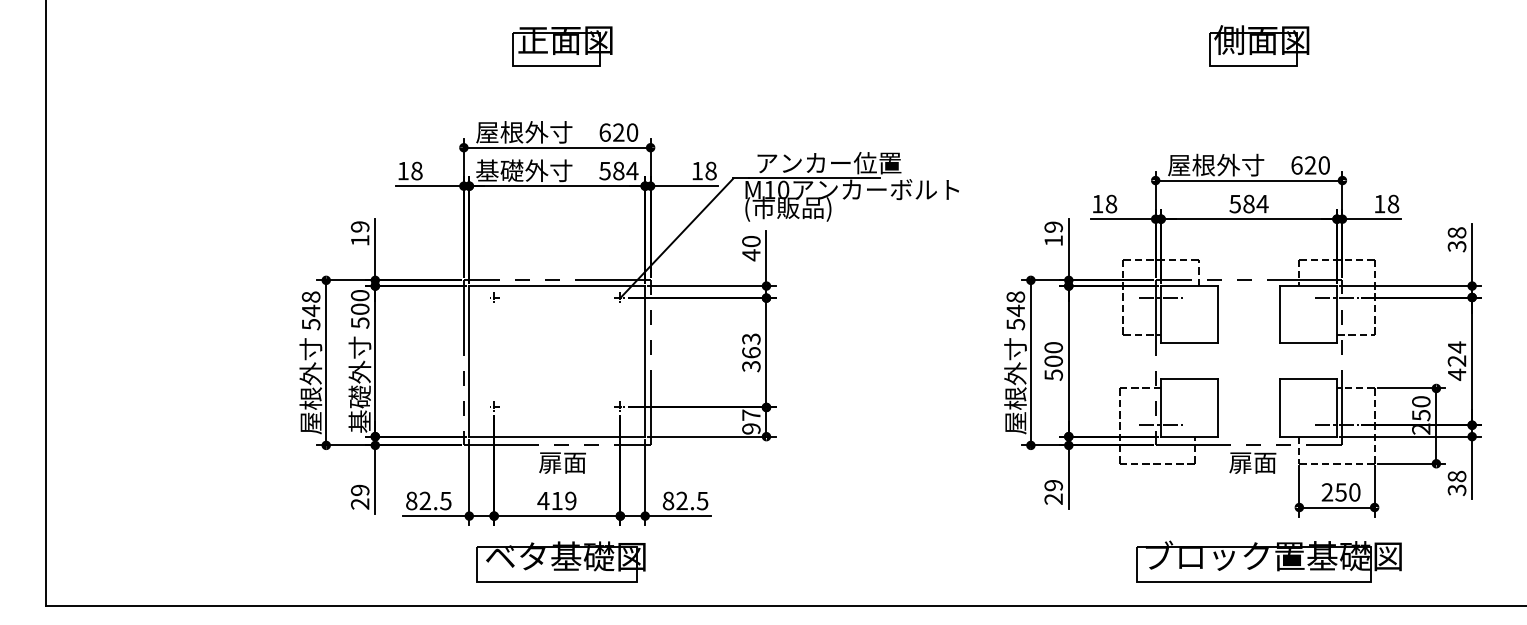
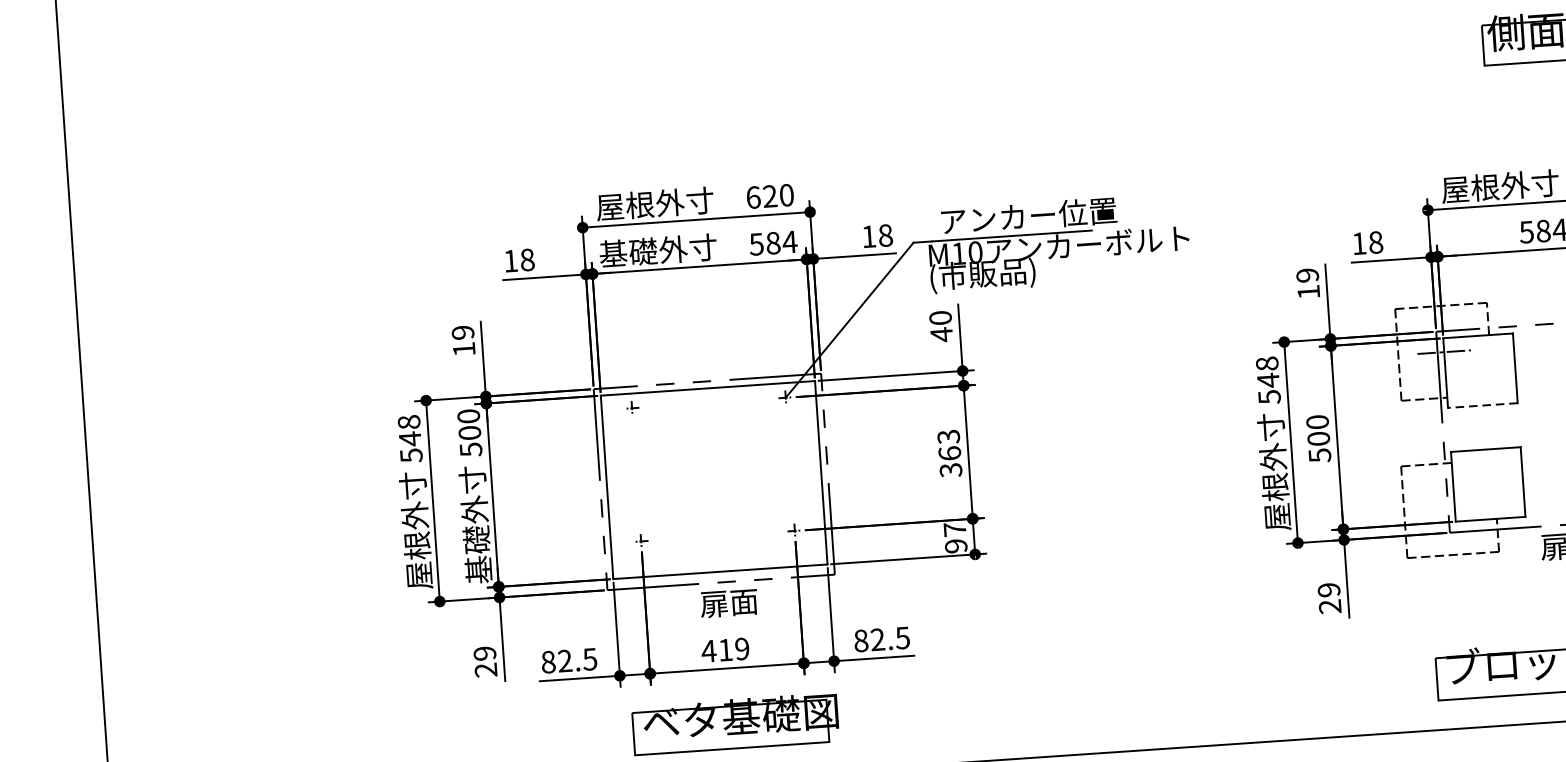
part: (562, 46) -> (694, 96), removed
line: (1189, 343) -> (1482, 405), solid -> dashed
line: (1161, 425) -> (1455, 508), removed

